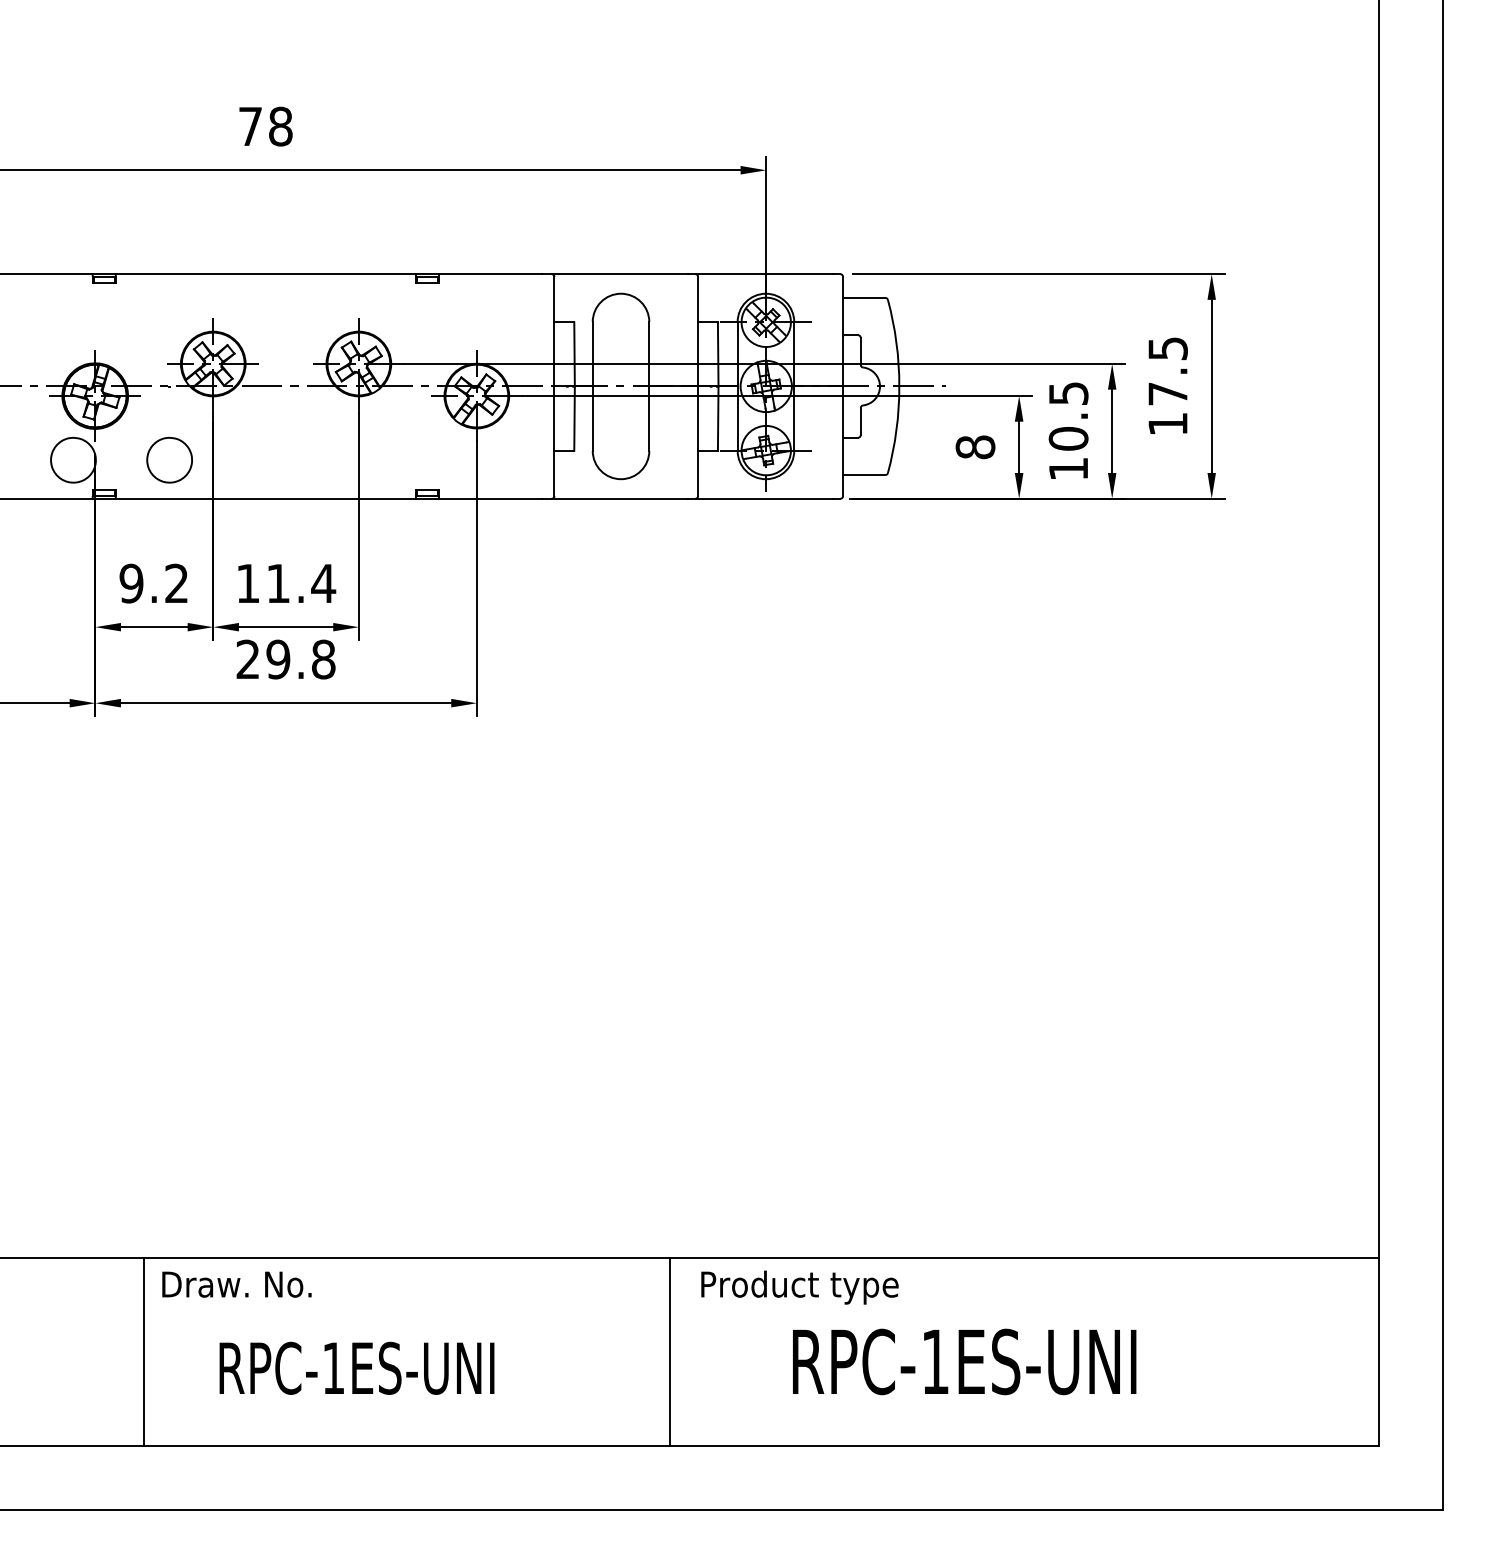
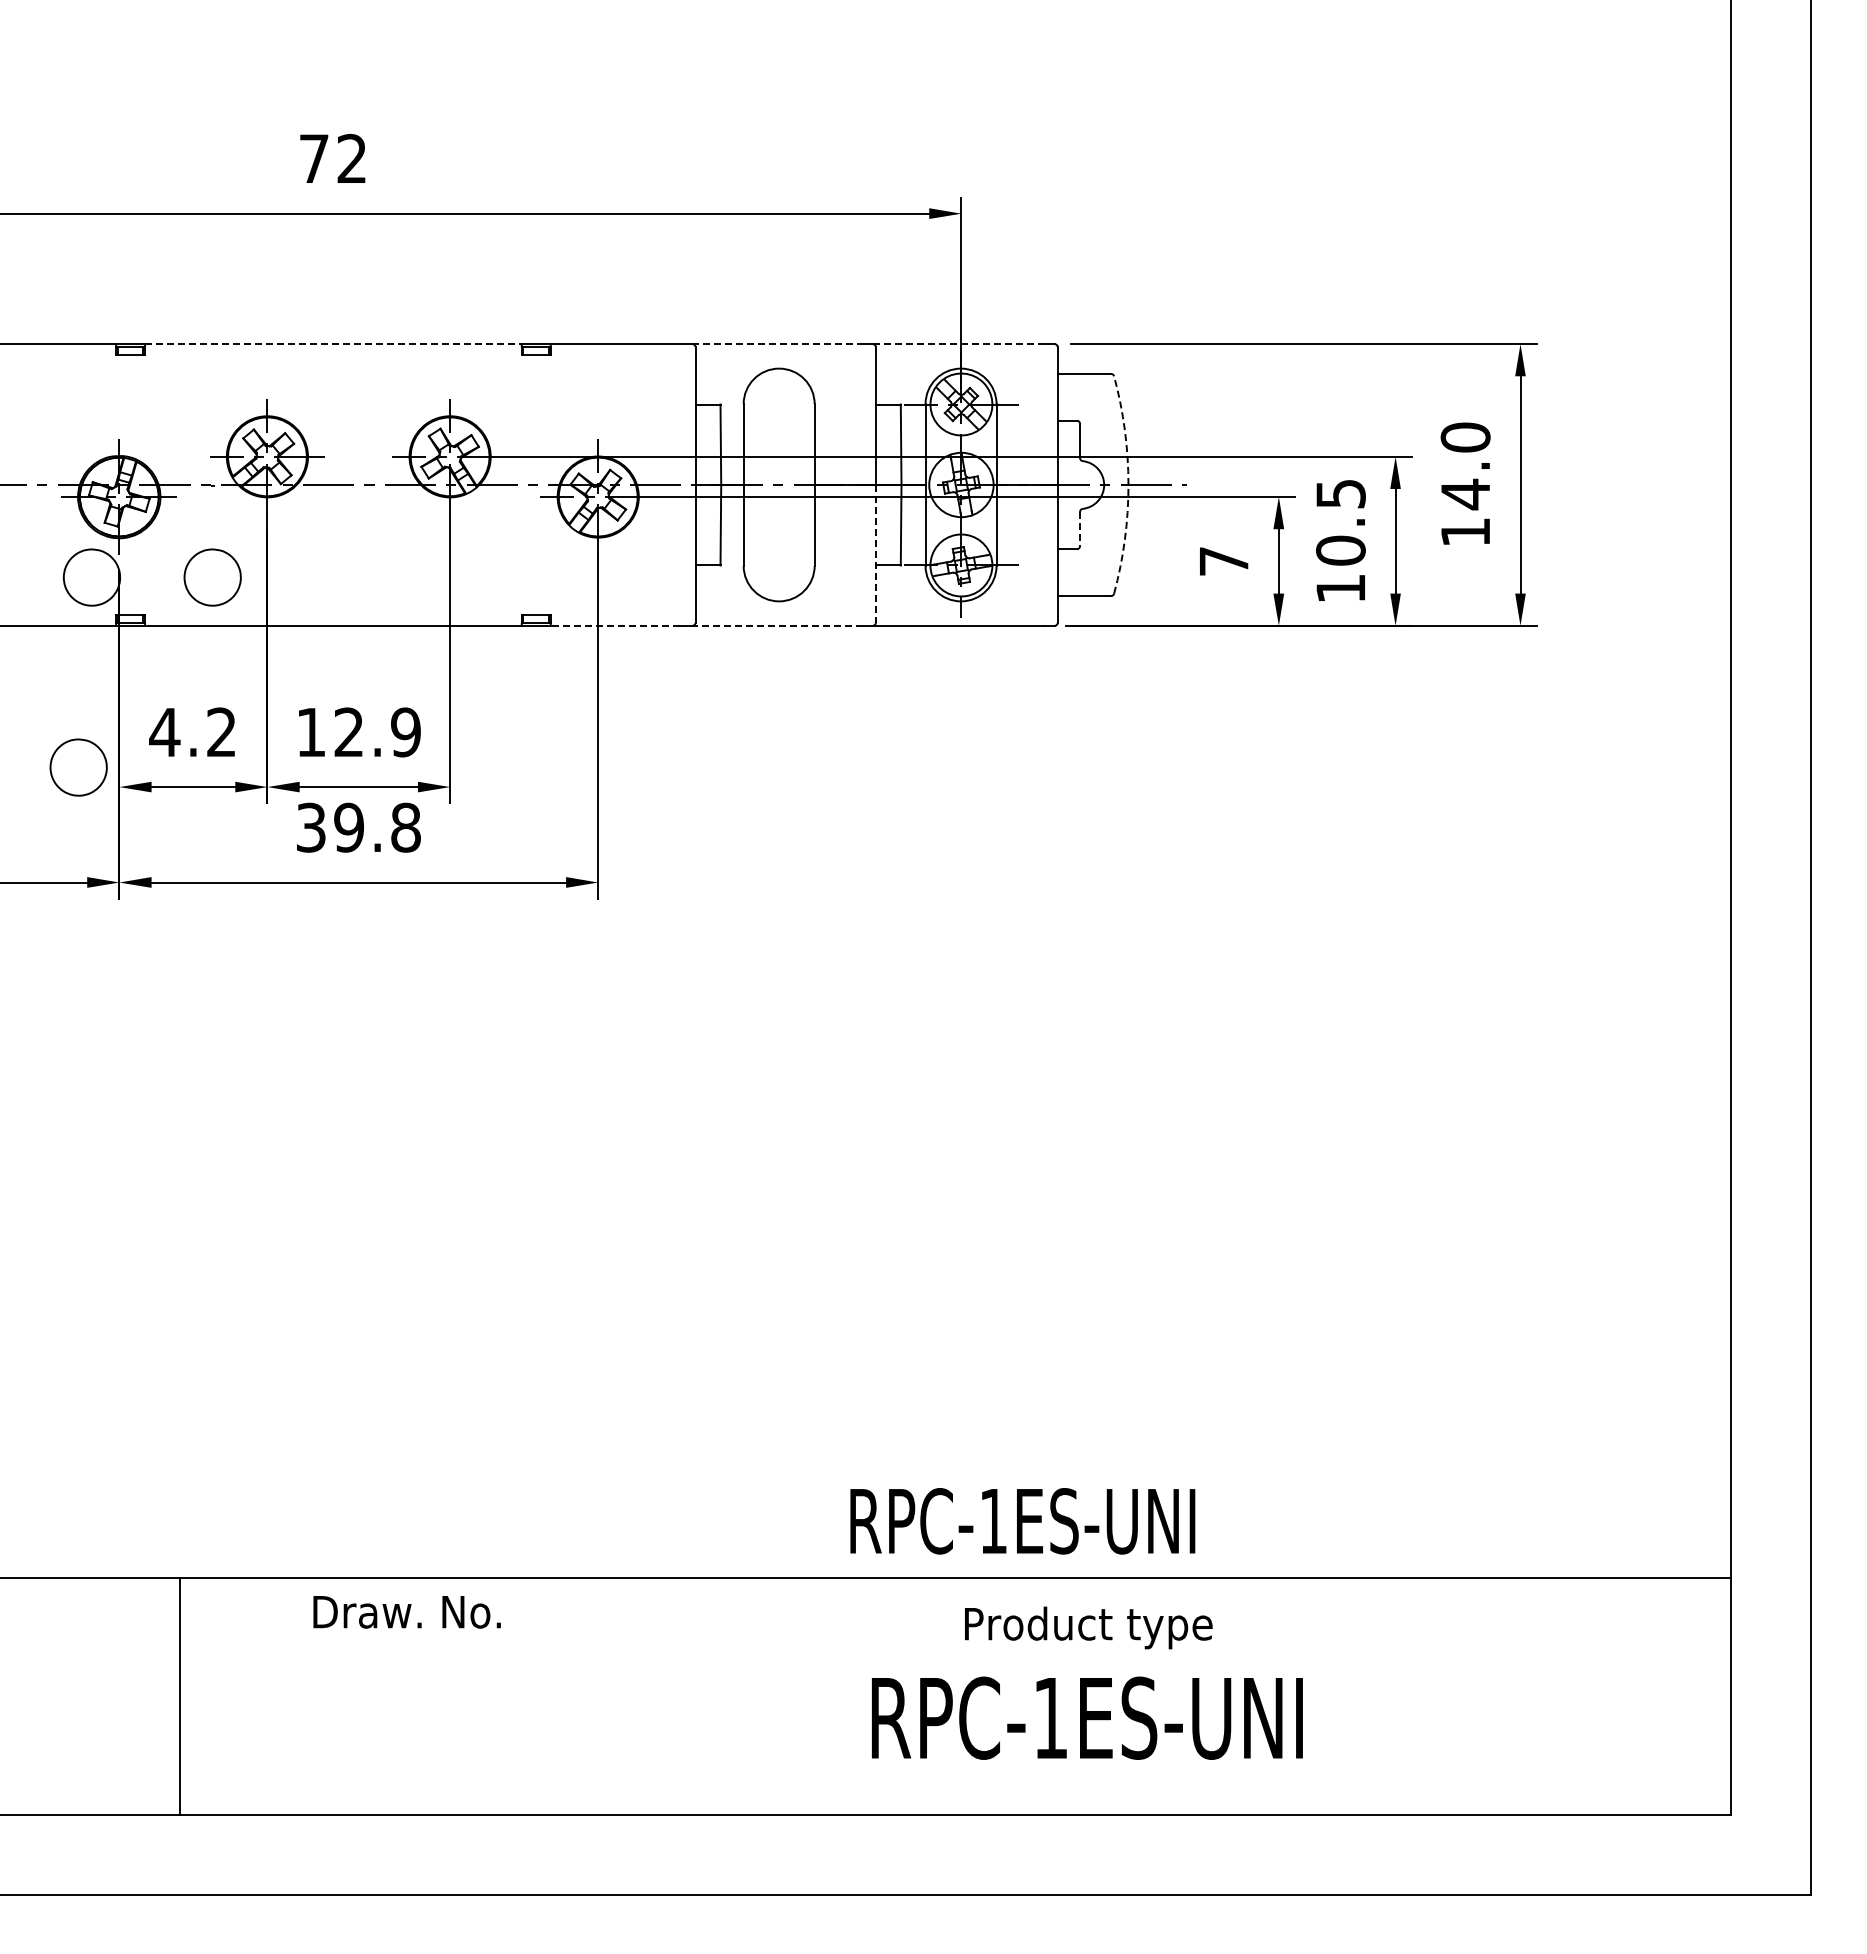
text: (281, 126) -> (352, 158), 78 -> 72
line: (265, 274) -> (333, 344), solid -> dashed
line: (620, 274) -> (778, 344), solid -> dashed
line: (764, 274) -> (959, 344), solid -> dashed
text: (1167, 371) -> (1465, 466), 17.5 -> 14.0
arc: (899, 386) -> (1128, 485), solid -> dashed
line: (861, 421) -> (1080, 529), solid -> dashed
line: (697, 441) -> (875, 553), solid -> dashed
text: (975, 447) -> (1224, 561), 8 -> 7
line: (490, 498) -> (615, 625), solid -> dashed
line: (619, 498) -> (777, 625), solid -> dashed
text: (131, 583) -> (164, 732), 9.2 -> 4.2
text: (300, 583) -> (377, 732), 11.4 -> 12.9
part: (62, 611) -> (78, 767), added
text: (247, 659) -> (310, 827), 29.8 -> 39.8
text: (236, 1284) -> (406, 1612), moved
text: (799, 1287) -> (1088, 1627), moved
line: (669, 1351) -> (840, 1696), removed
text: (964, 1361) -> (1087, 1717), moved
text: (356, 1368) -> (1022, 1521), moved

